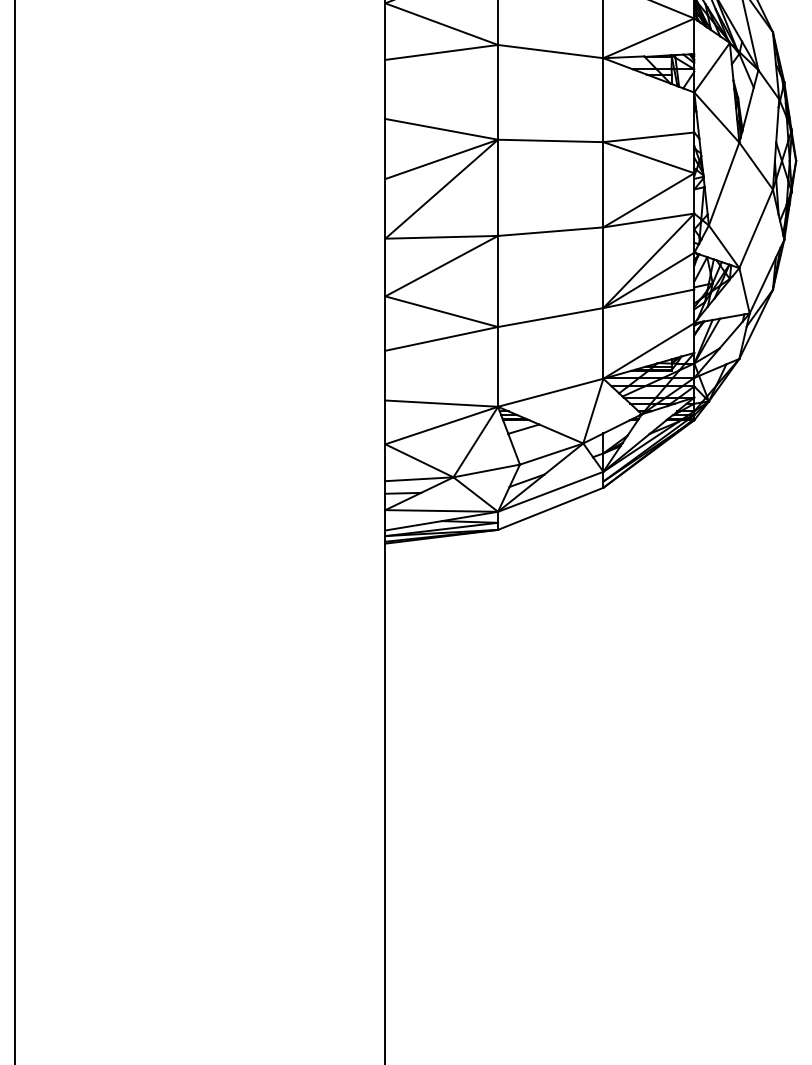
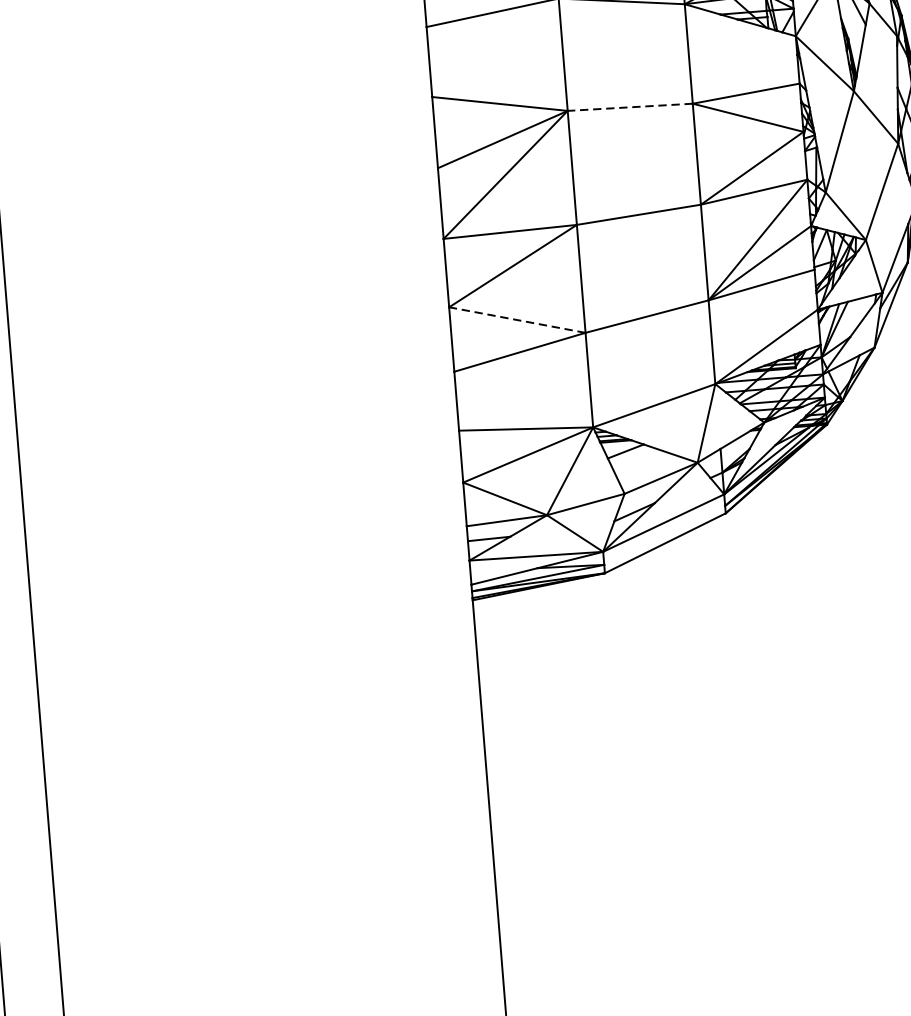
line: (550, 140) -> (629, 106), solid -> dashed
line: (441, 311) -> (517, 319), solid -> dashed

